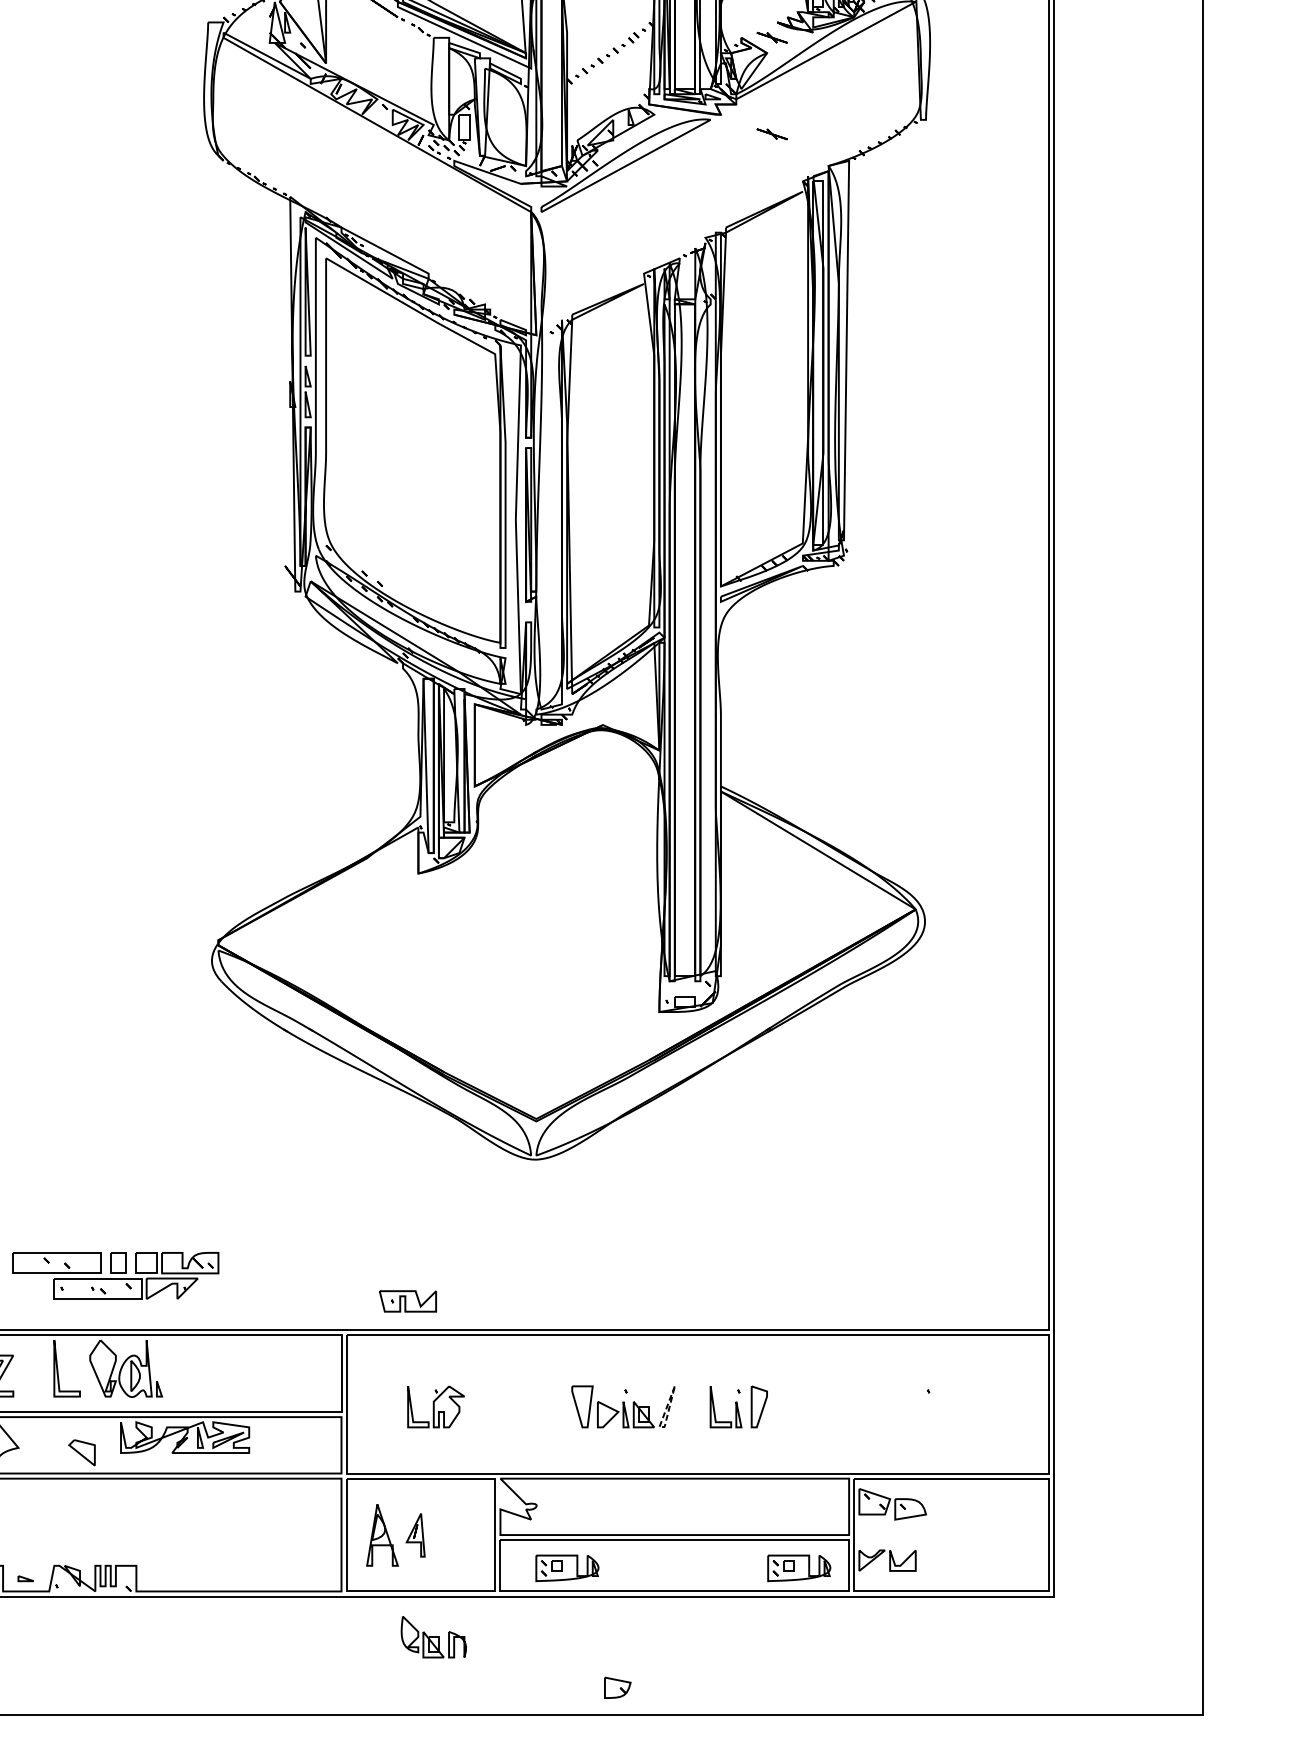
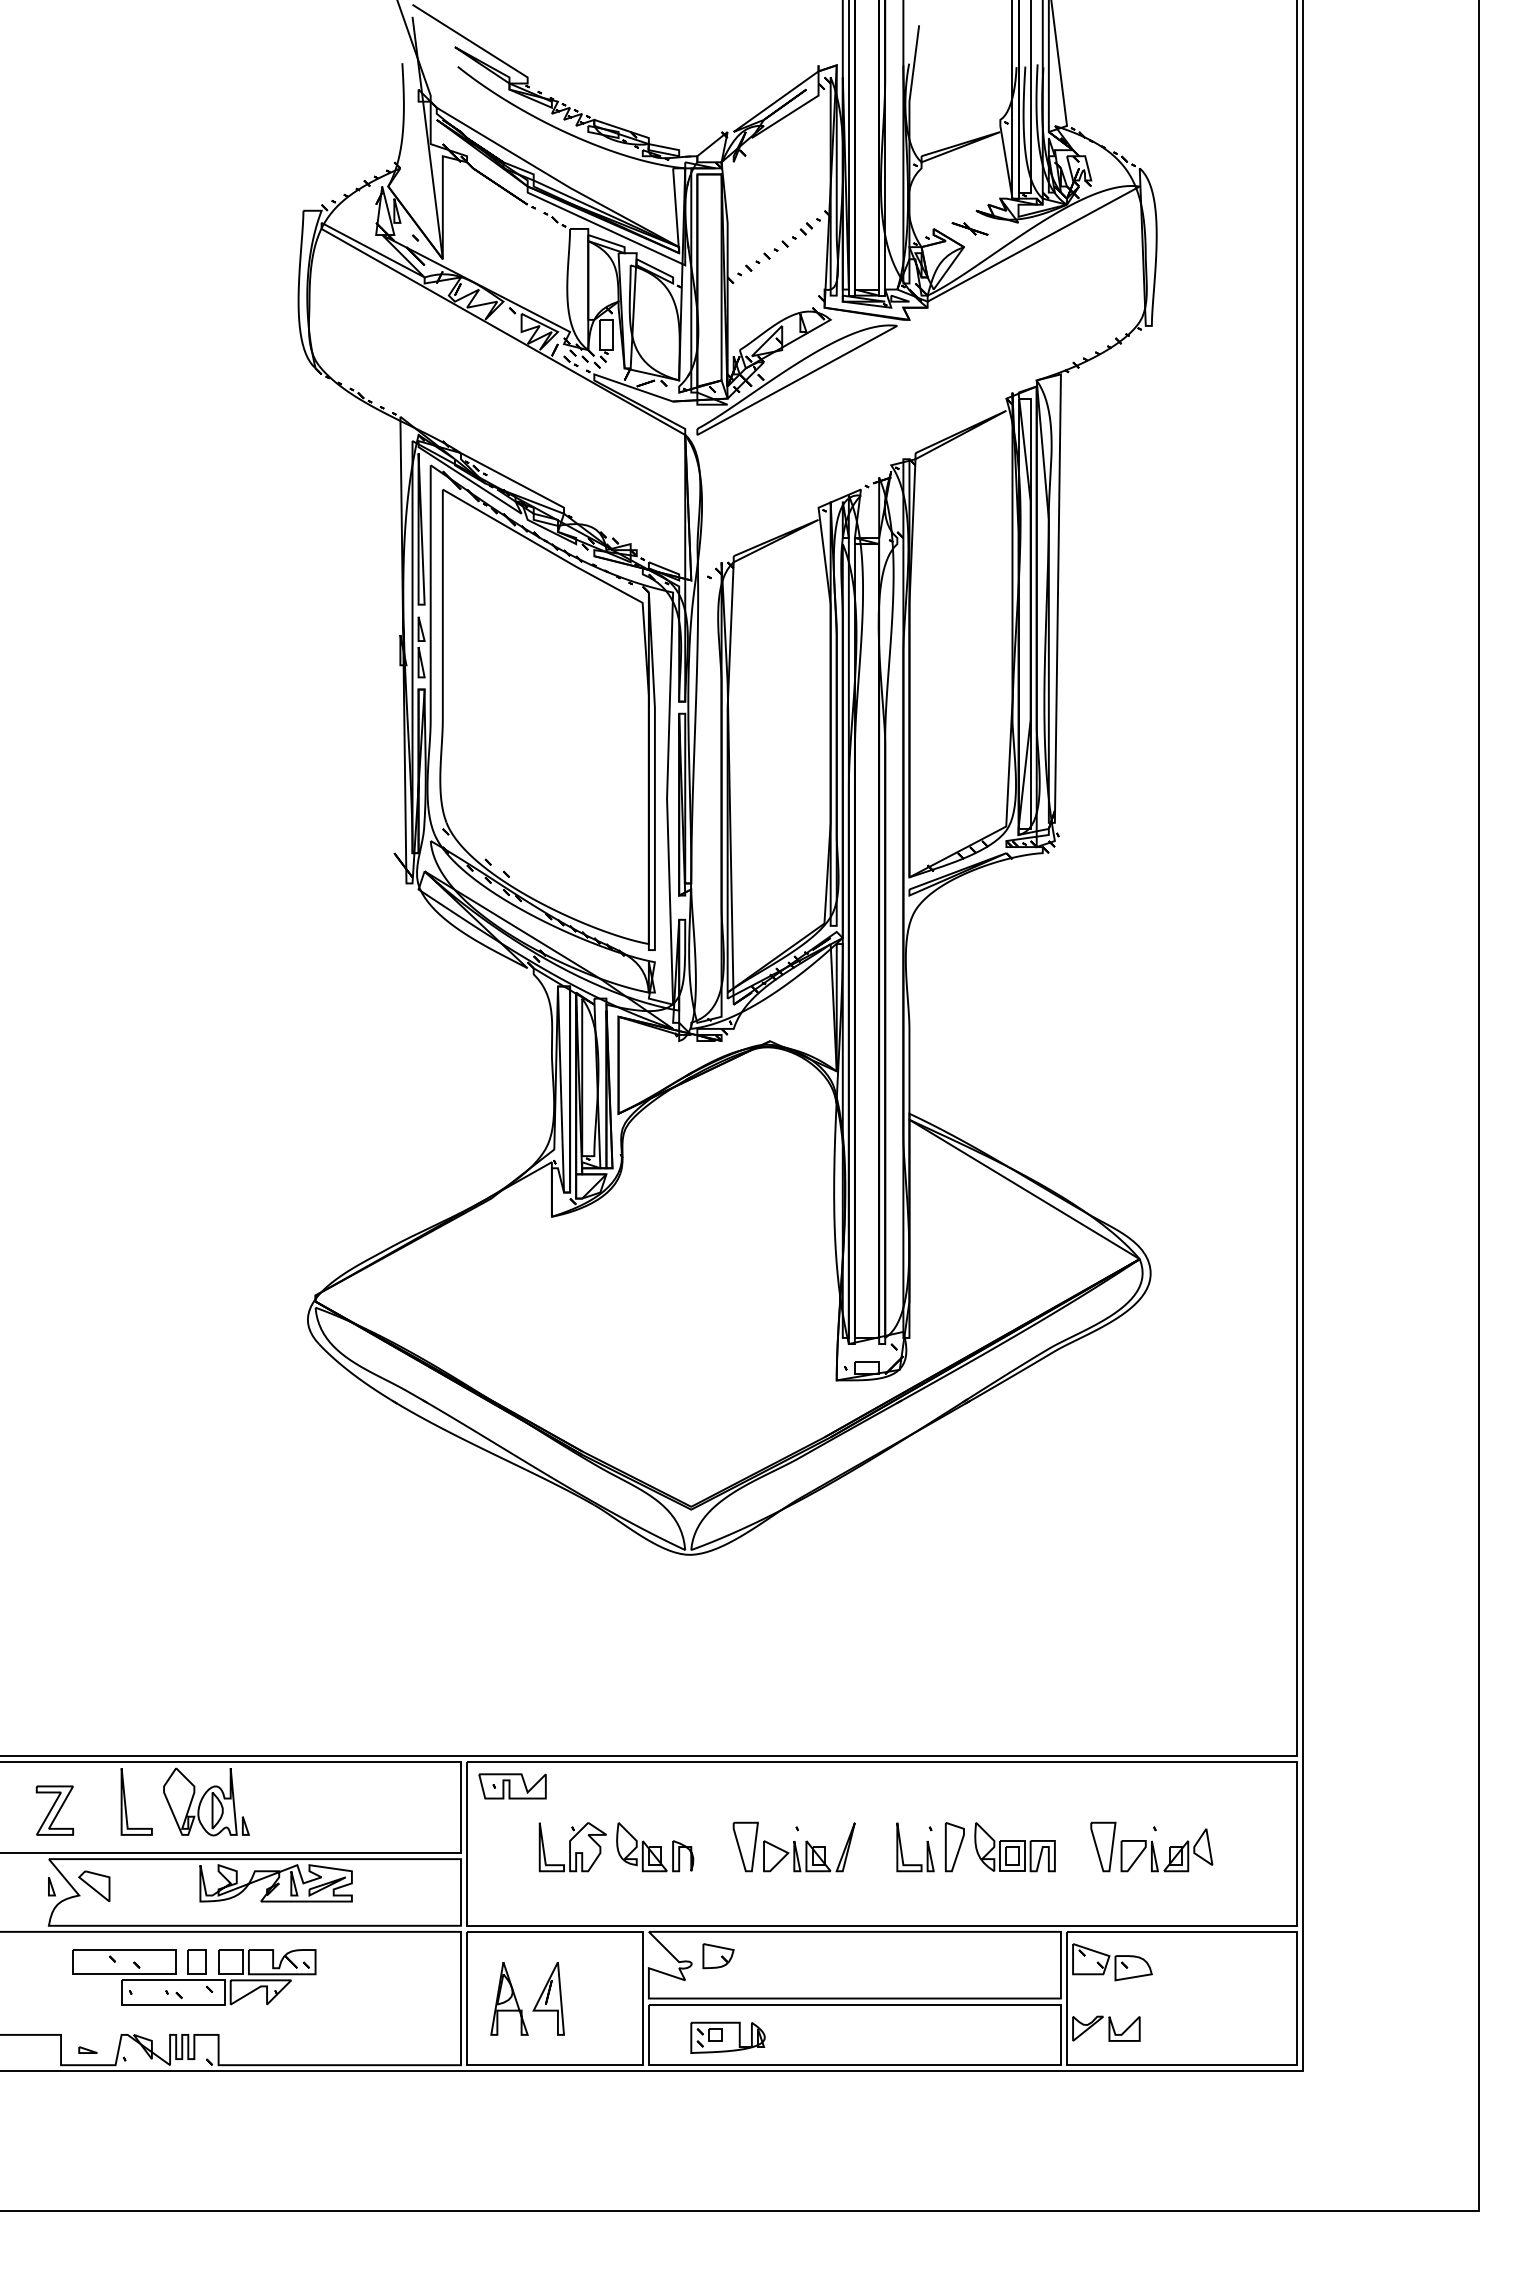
part: (771, 133) -> (969, 342), removed
part: (116, 1276) -> (194, 1977), moved
part: (407, 1301) -> (512, 1786), moved
part: (925, 1406) -> (1151, 1846), added
part: (809, 1407) -> (1014, 1847), added
line: (661, 1427) -> (839, 1871), dashed -> solid
part: (82, 1452) -> (94, 1885), moved
part: (415, 1535) -> (548, 1998), size x1.43
part: (798, 1568) -> (1001, 2037), removed
part: (434, 1637) -> (655, 1847), moved
part: (617, 1688) -> (718, 1956), moved

